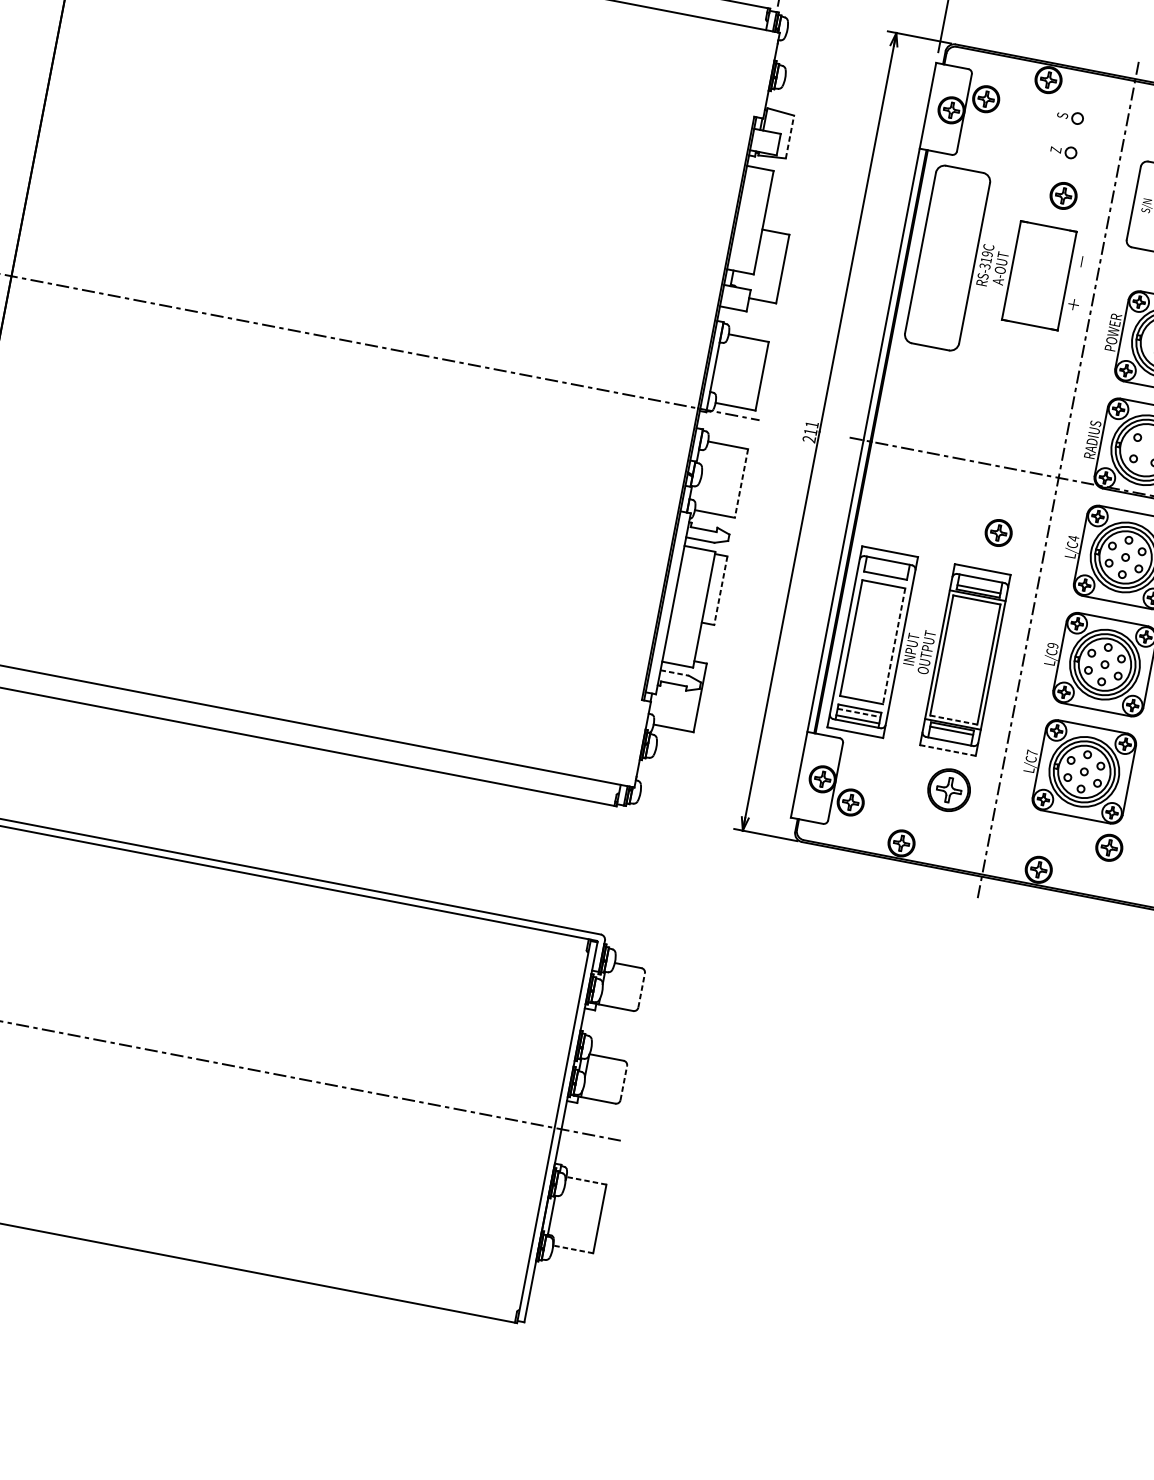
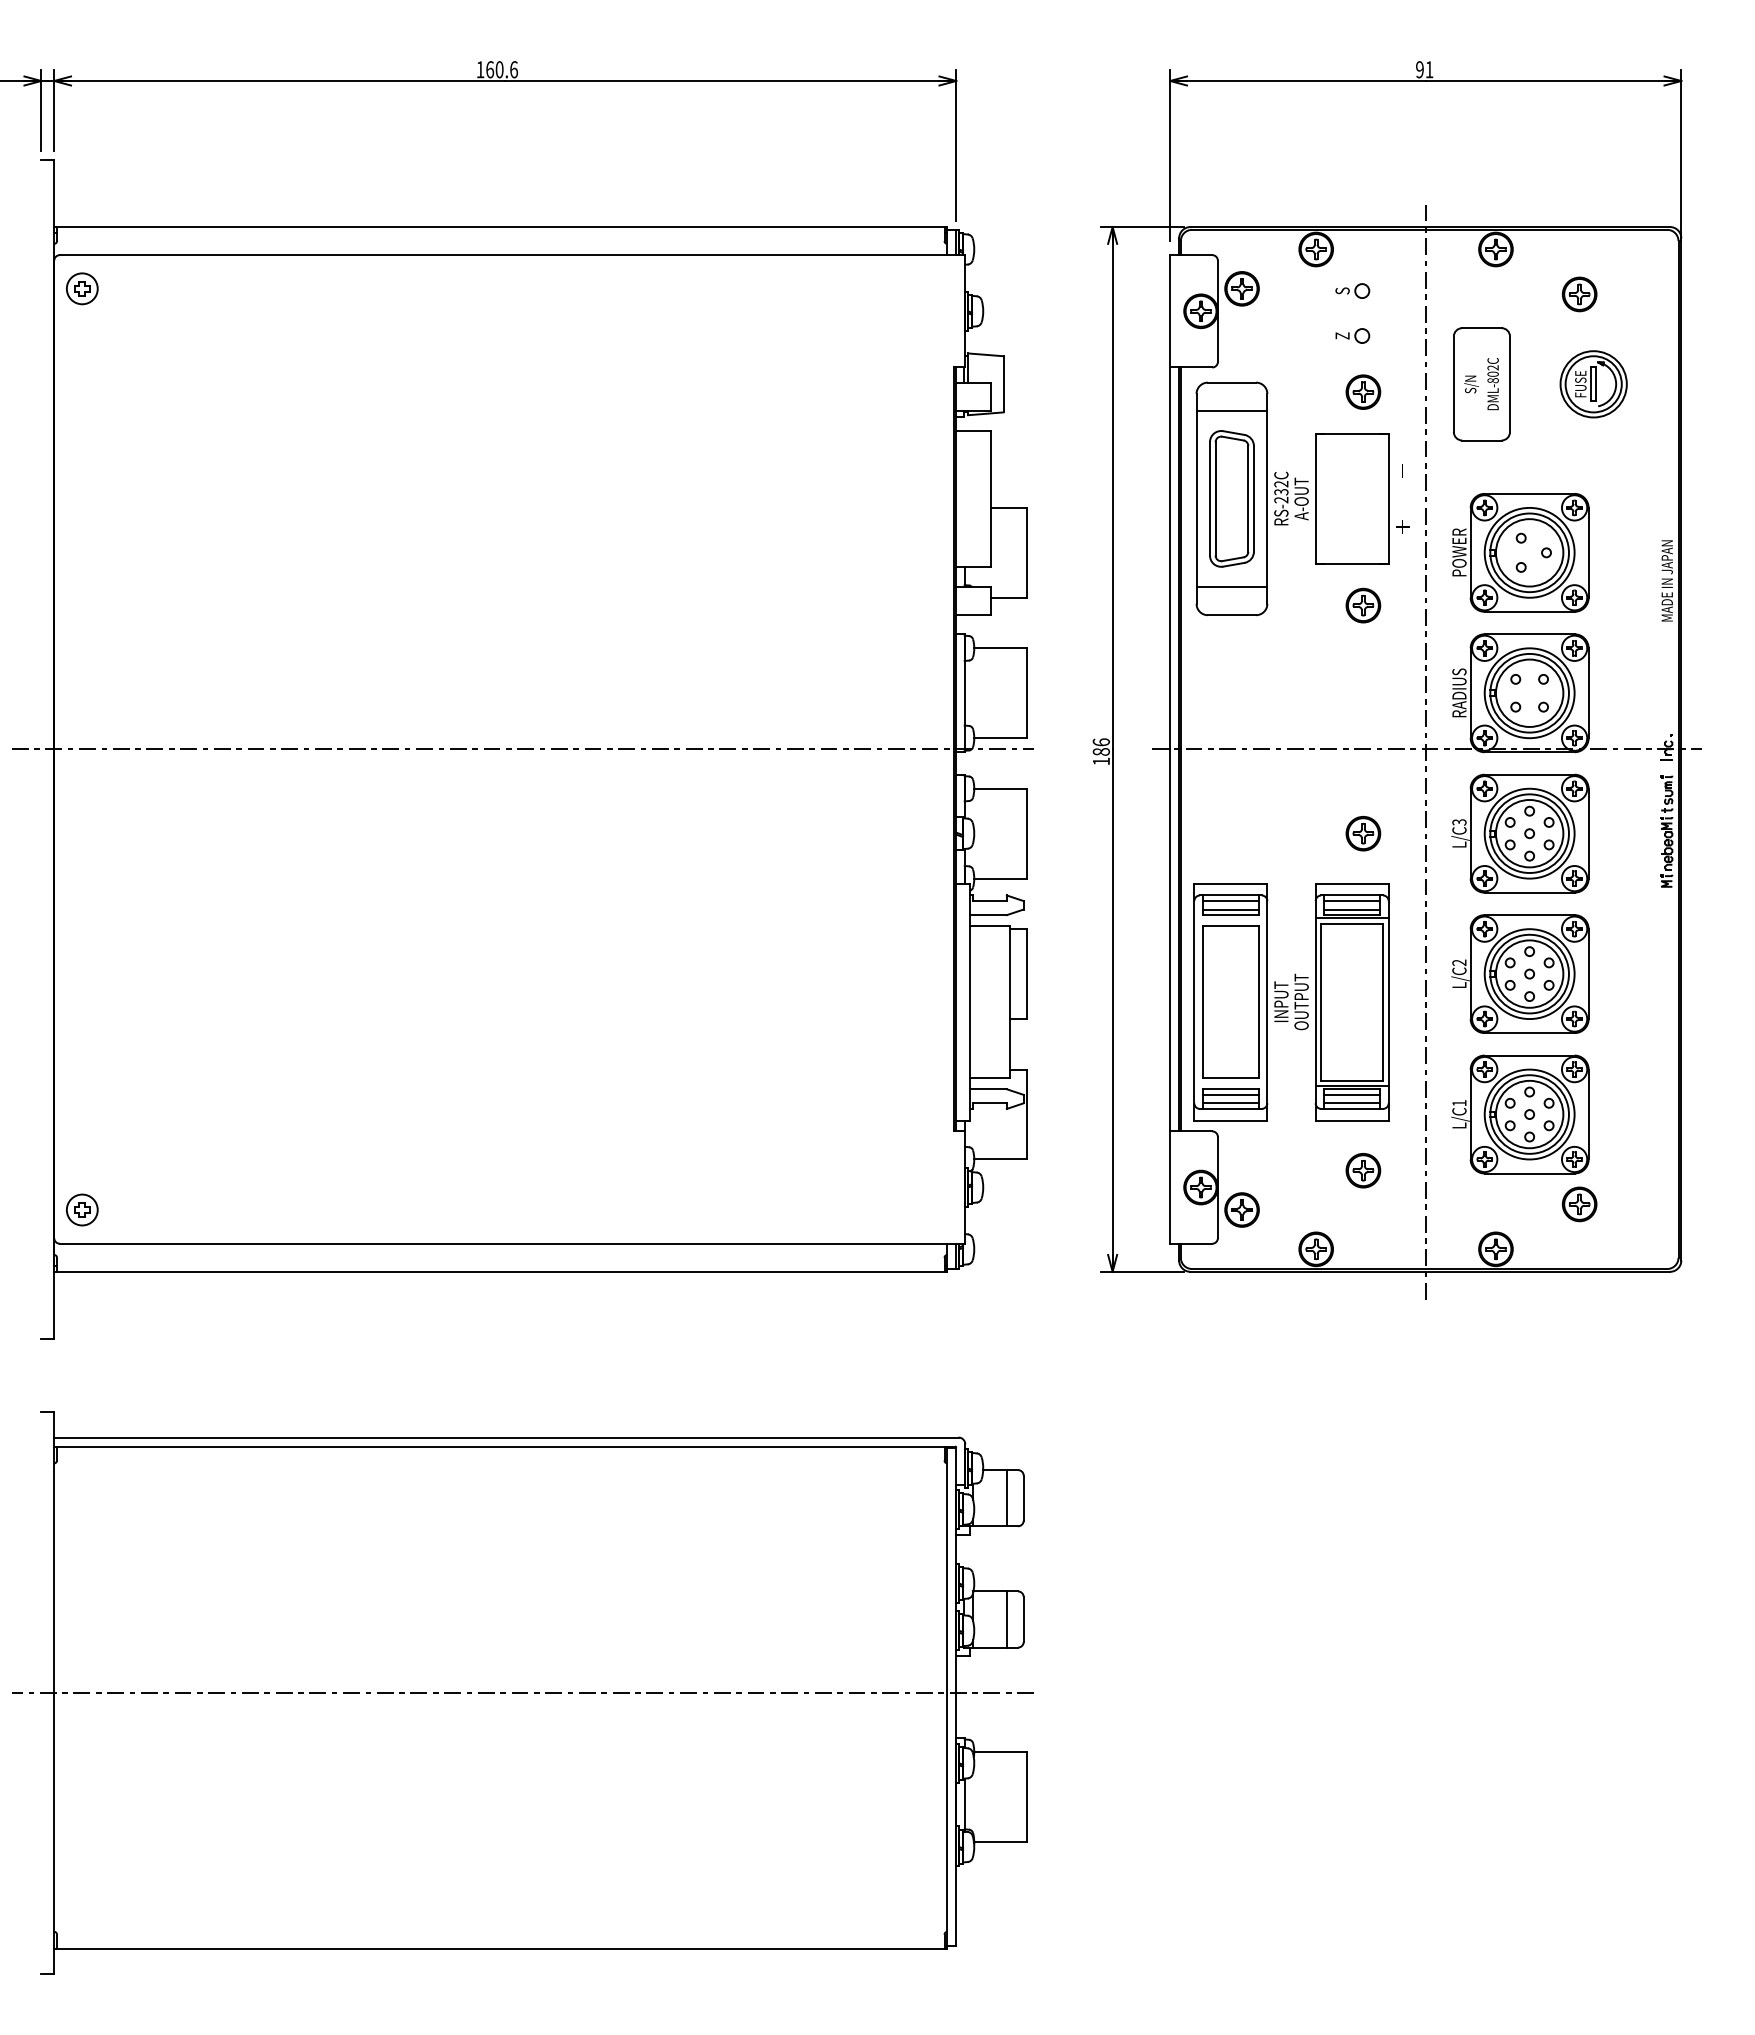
line: (790, 136) -> (1003, 383), dashed -> solid
line: (960, 190) -> (1231, 410), added
part: (947, 257) -> (1231, 498), added
text: (986, 260) -> (1281, 492), RS-319C -> RS-232C
line: (934, 325) -> (1231, 587), added
part: (1032, 358) -> (1363, 605), added
text: (810, 431) -> (1101, 751), 211 -> 186
line: (741, 483) -> (1026, 833), dashed -> solid
text: (1073, 537) -> (1459, 821), L/C4 -> L/C3
line: (887, 565) -> (1230, 901), added
line: (886, 571) -> (1230, 909), added
line: (980, 583) -> (1352, 901), added
line: (720, 591) -> (1026, 974), dashed -> solid
text: (1053, 645) -> (1459, 962), L/C9 -> L/C2
line: (893, 646) -> (1258, 1002), dashed -> solid
line: (674, 673) -> (988, 1089), dashed -> solid
line: (859, 712) -> (1231, 1094), dashed -> solid
line: (954, 719) -> (1352, 1080), dashed -> solid
line: (950, 737) -> (1352, 1103), added
line: (948, 750) -> (1352, 1120), dashed -> solid
text: (1032, 753) -> (1459, 1103), L/C7 -> L/C1
part: (949, 790) -> (1363, 1170), size x0.62
line: (628, 988) -> (1006, 1498), added
line: (641, 989) -> (1023, 1497), dashed -> solid
line: (610, 1080) -> (1006, 1619), added
line: (623, 1082) -> (1023, 1619), dashed -> solid
line: (585, 1181) -> (999, 1752), dashed -> solid
line: (572, 1248) -> (999, 1841), dashed -> solid

